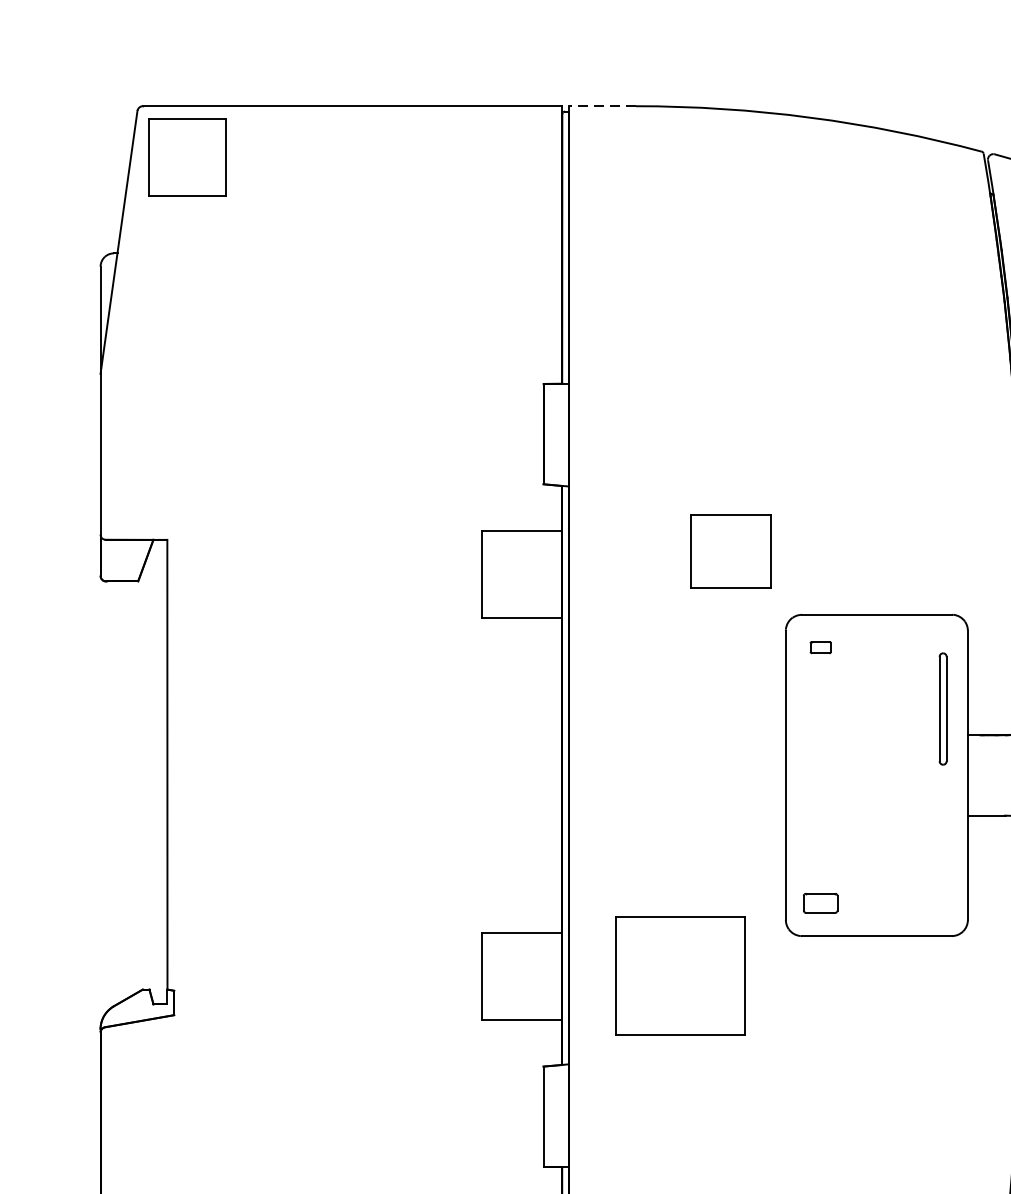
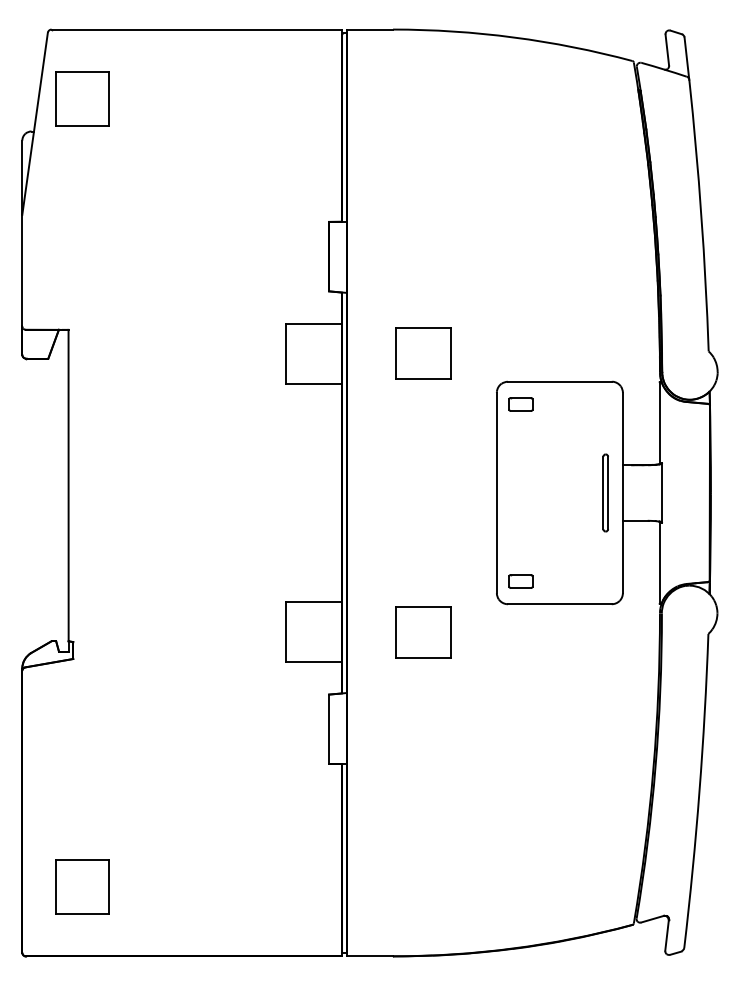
line: (601, 106) -> (369, 29), dashed -> solid
part: (187, 156) -> (82, 98), moved
part: (730, 550) -> (423, 353), moved
part: (820, 647) -> (520, 404), size x1.67
part: (942, 708) -> (605, 492), moved
part: (679, 976) -> (423, 632), size x0.62

